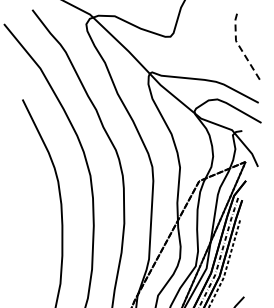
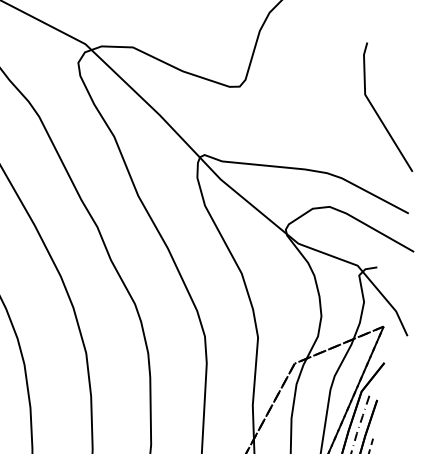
line: (240, 48) -> (373, 109), dashed -> solid

